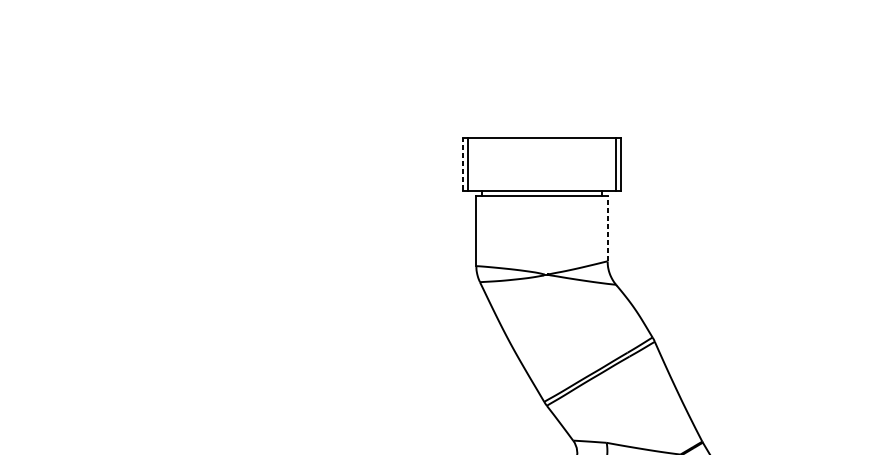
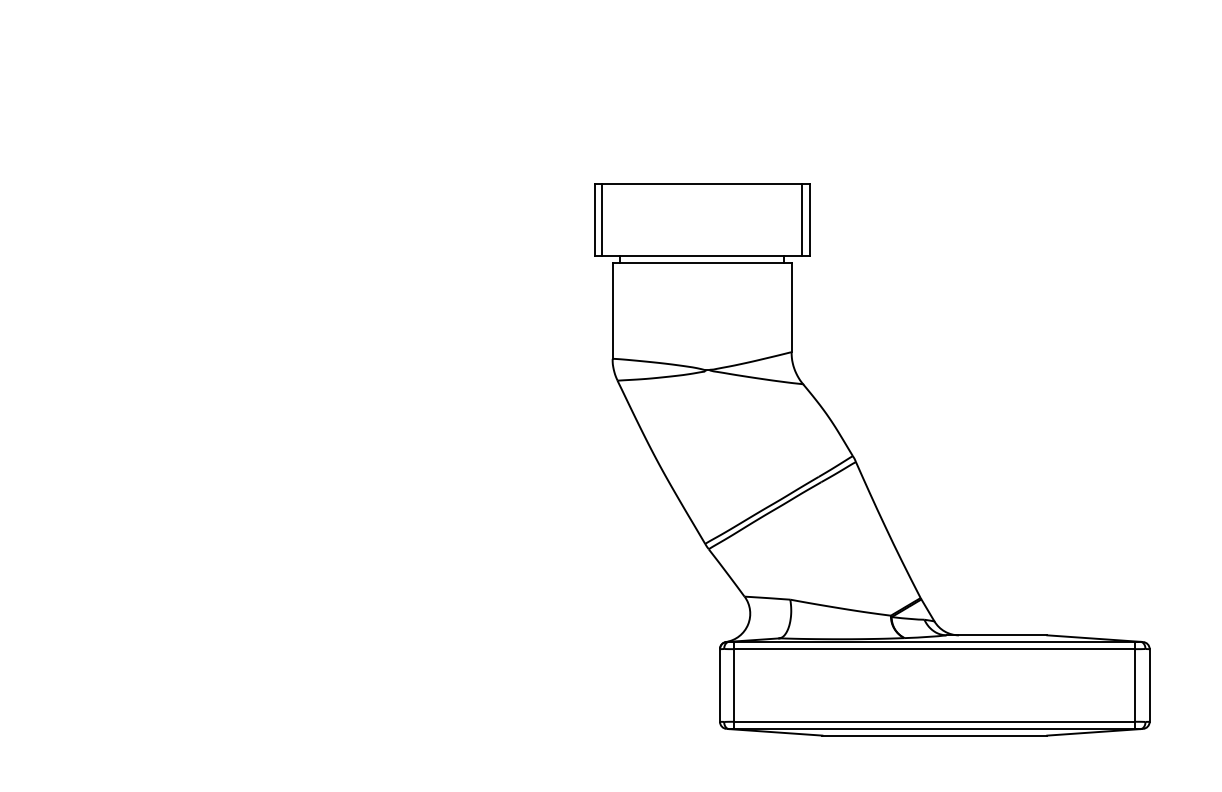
line: (463, 163) -> (594, 219), dashed -> solid
line: (607, 228) -> (791, 307), dashed -> solid

